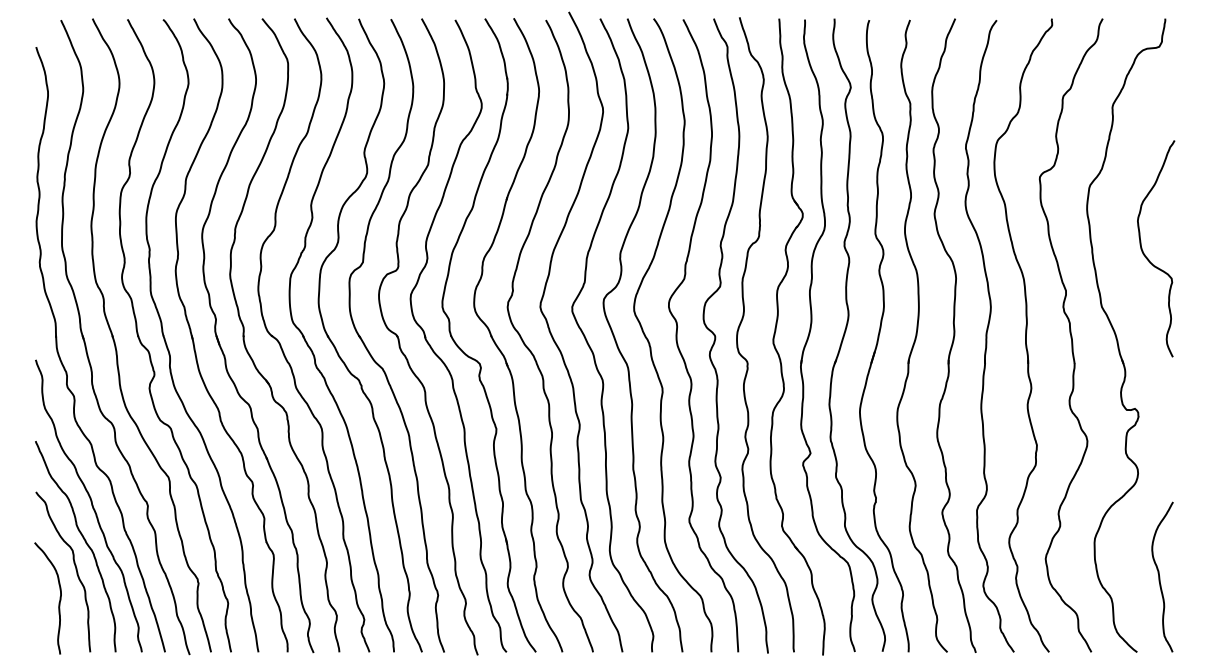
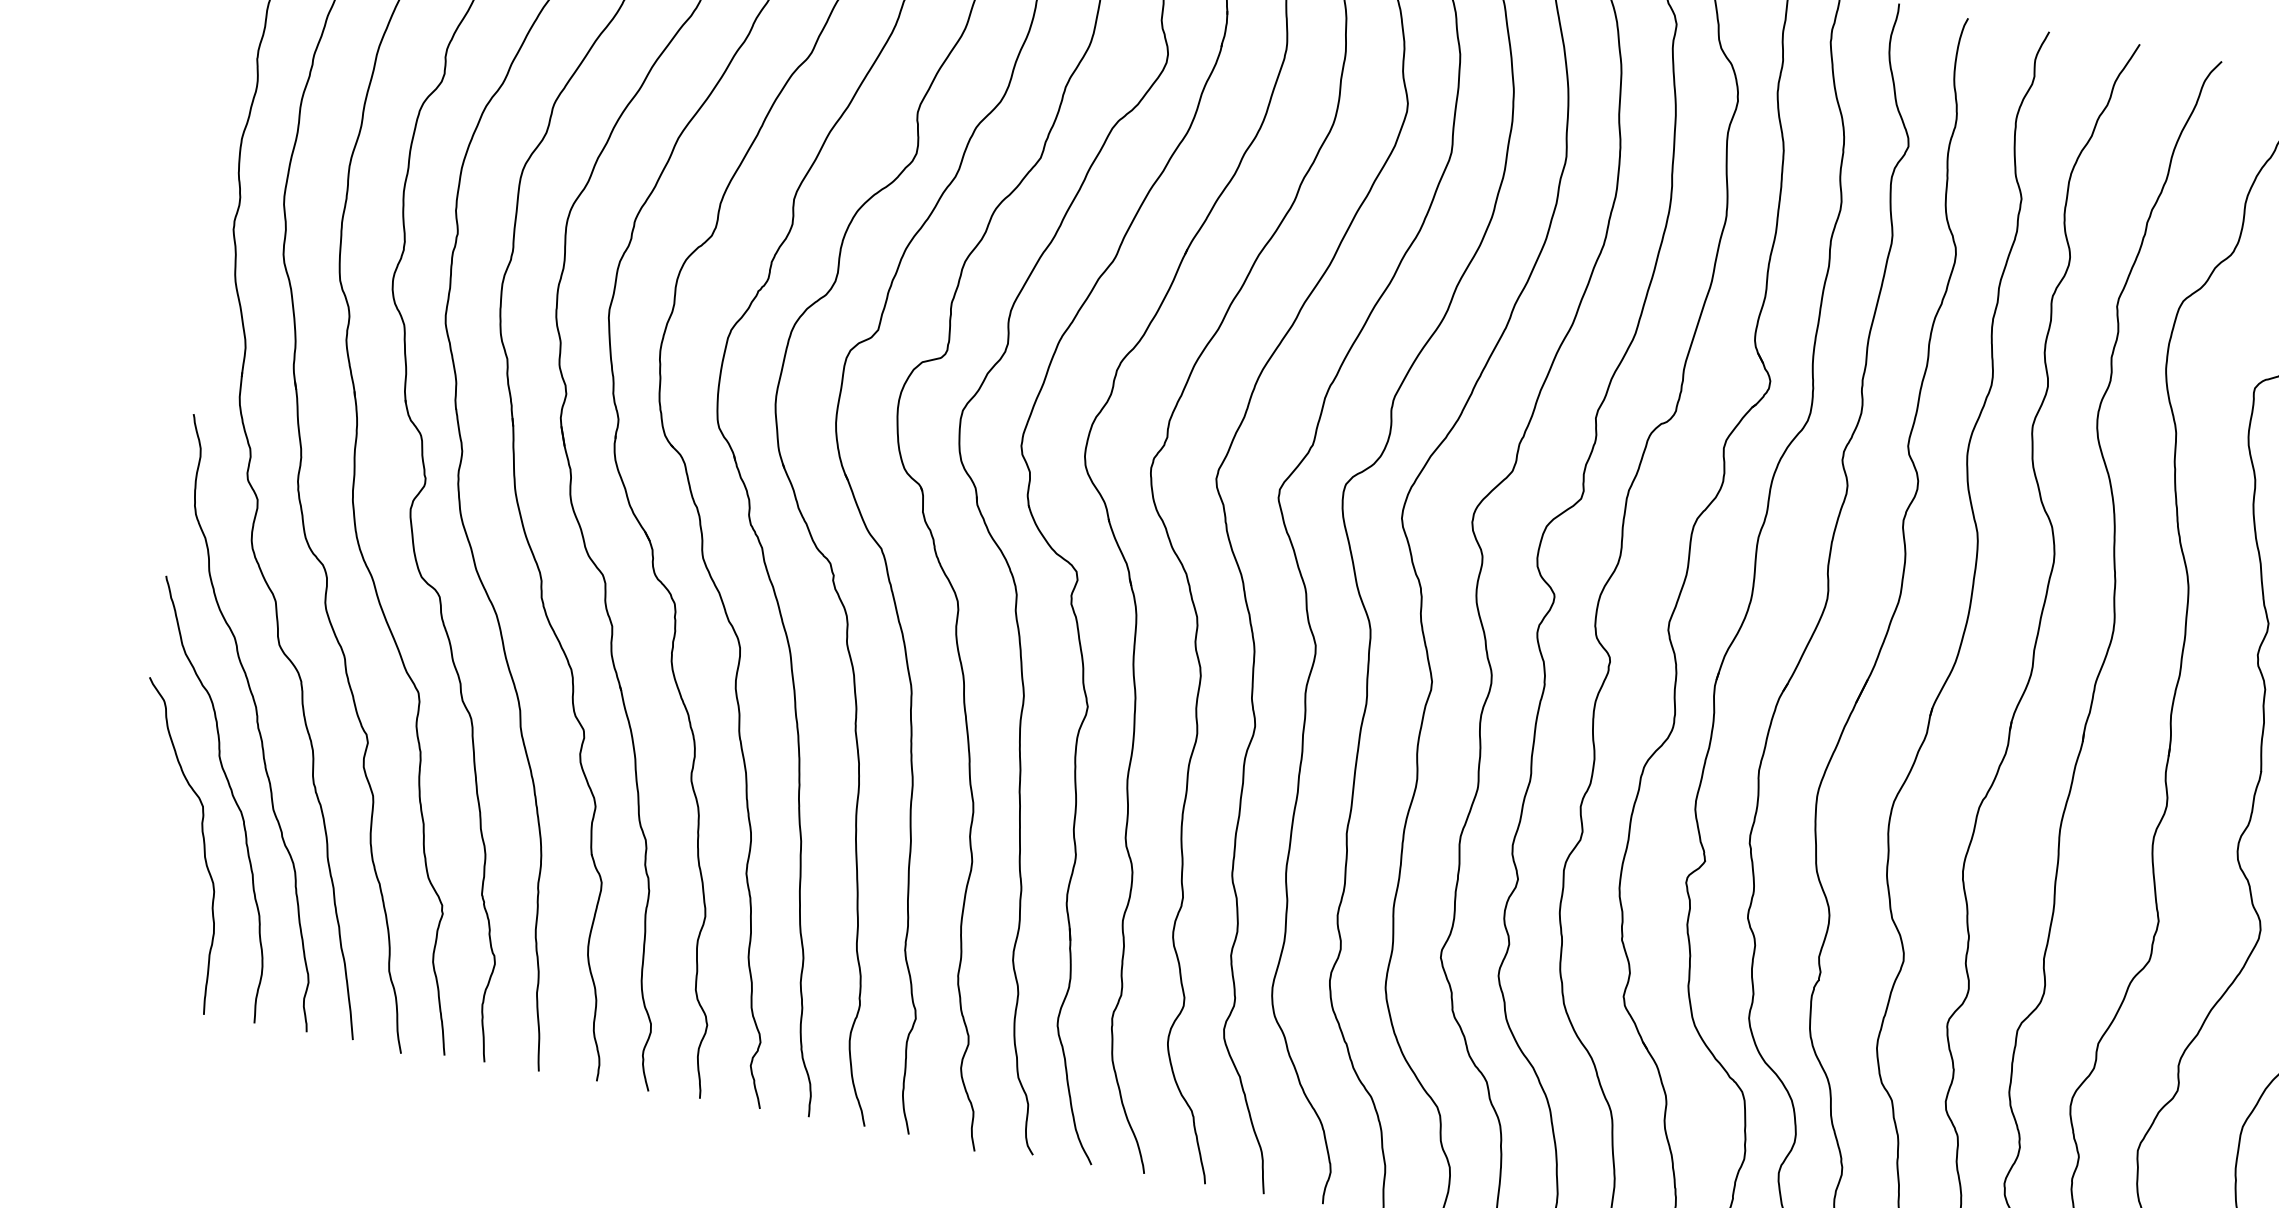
curve: (58, 602) -> (157, 904), removed

